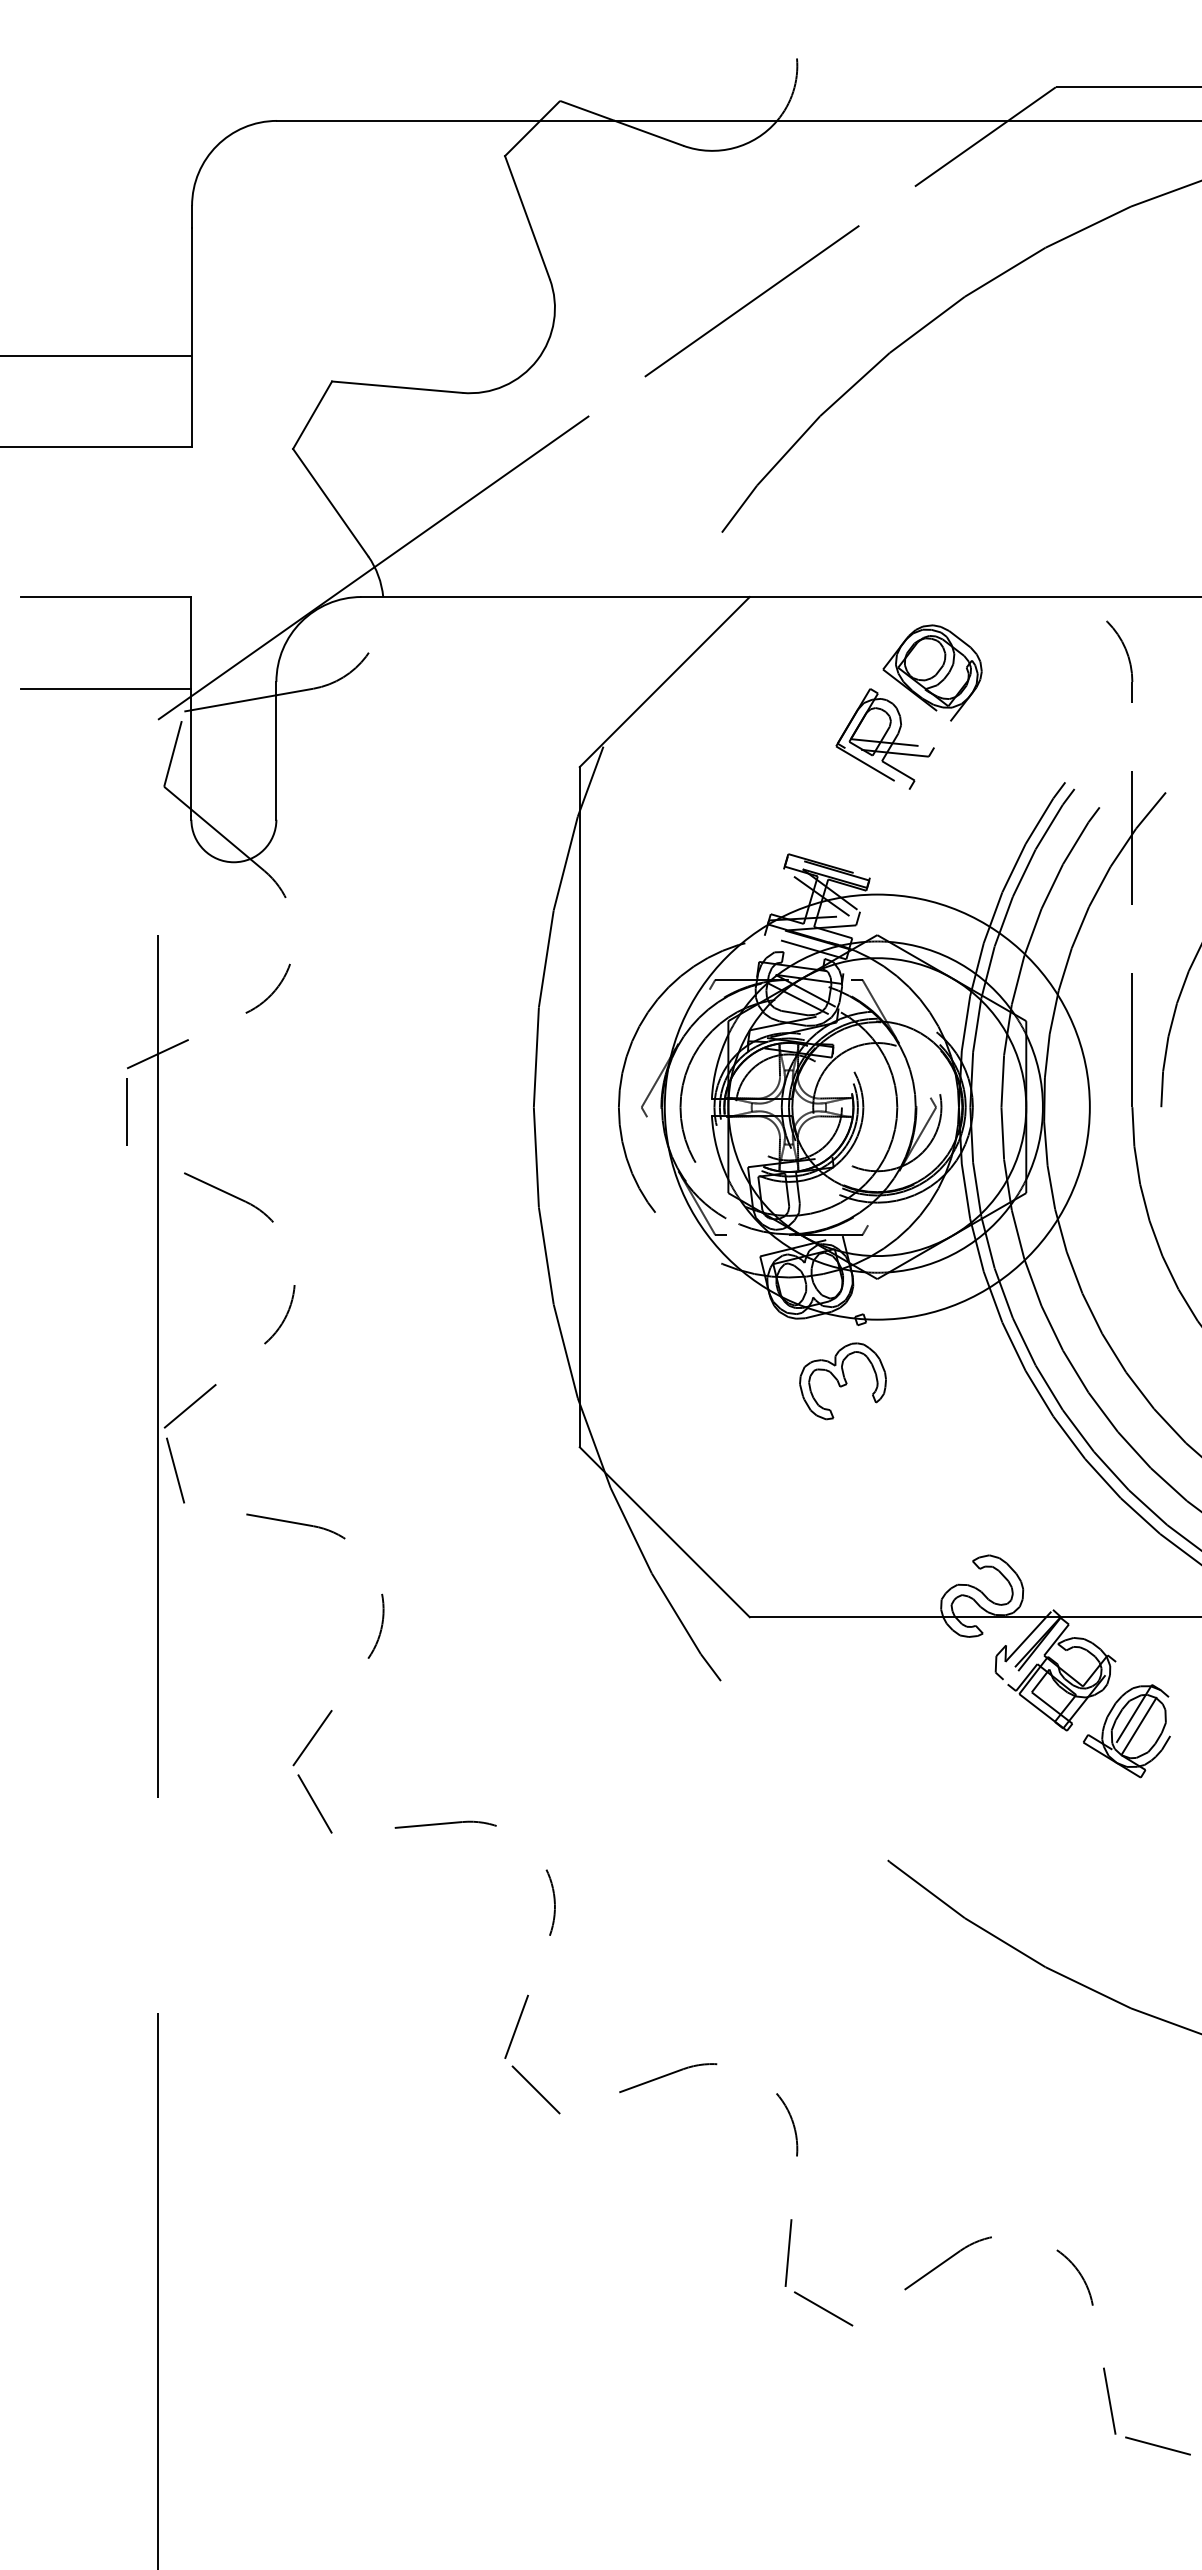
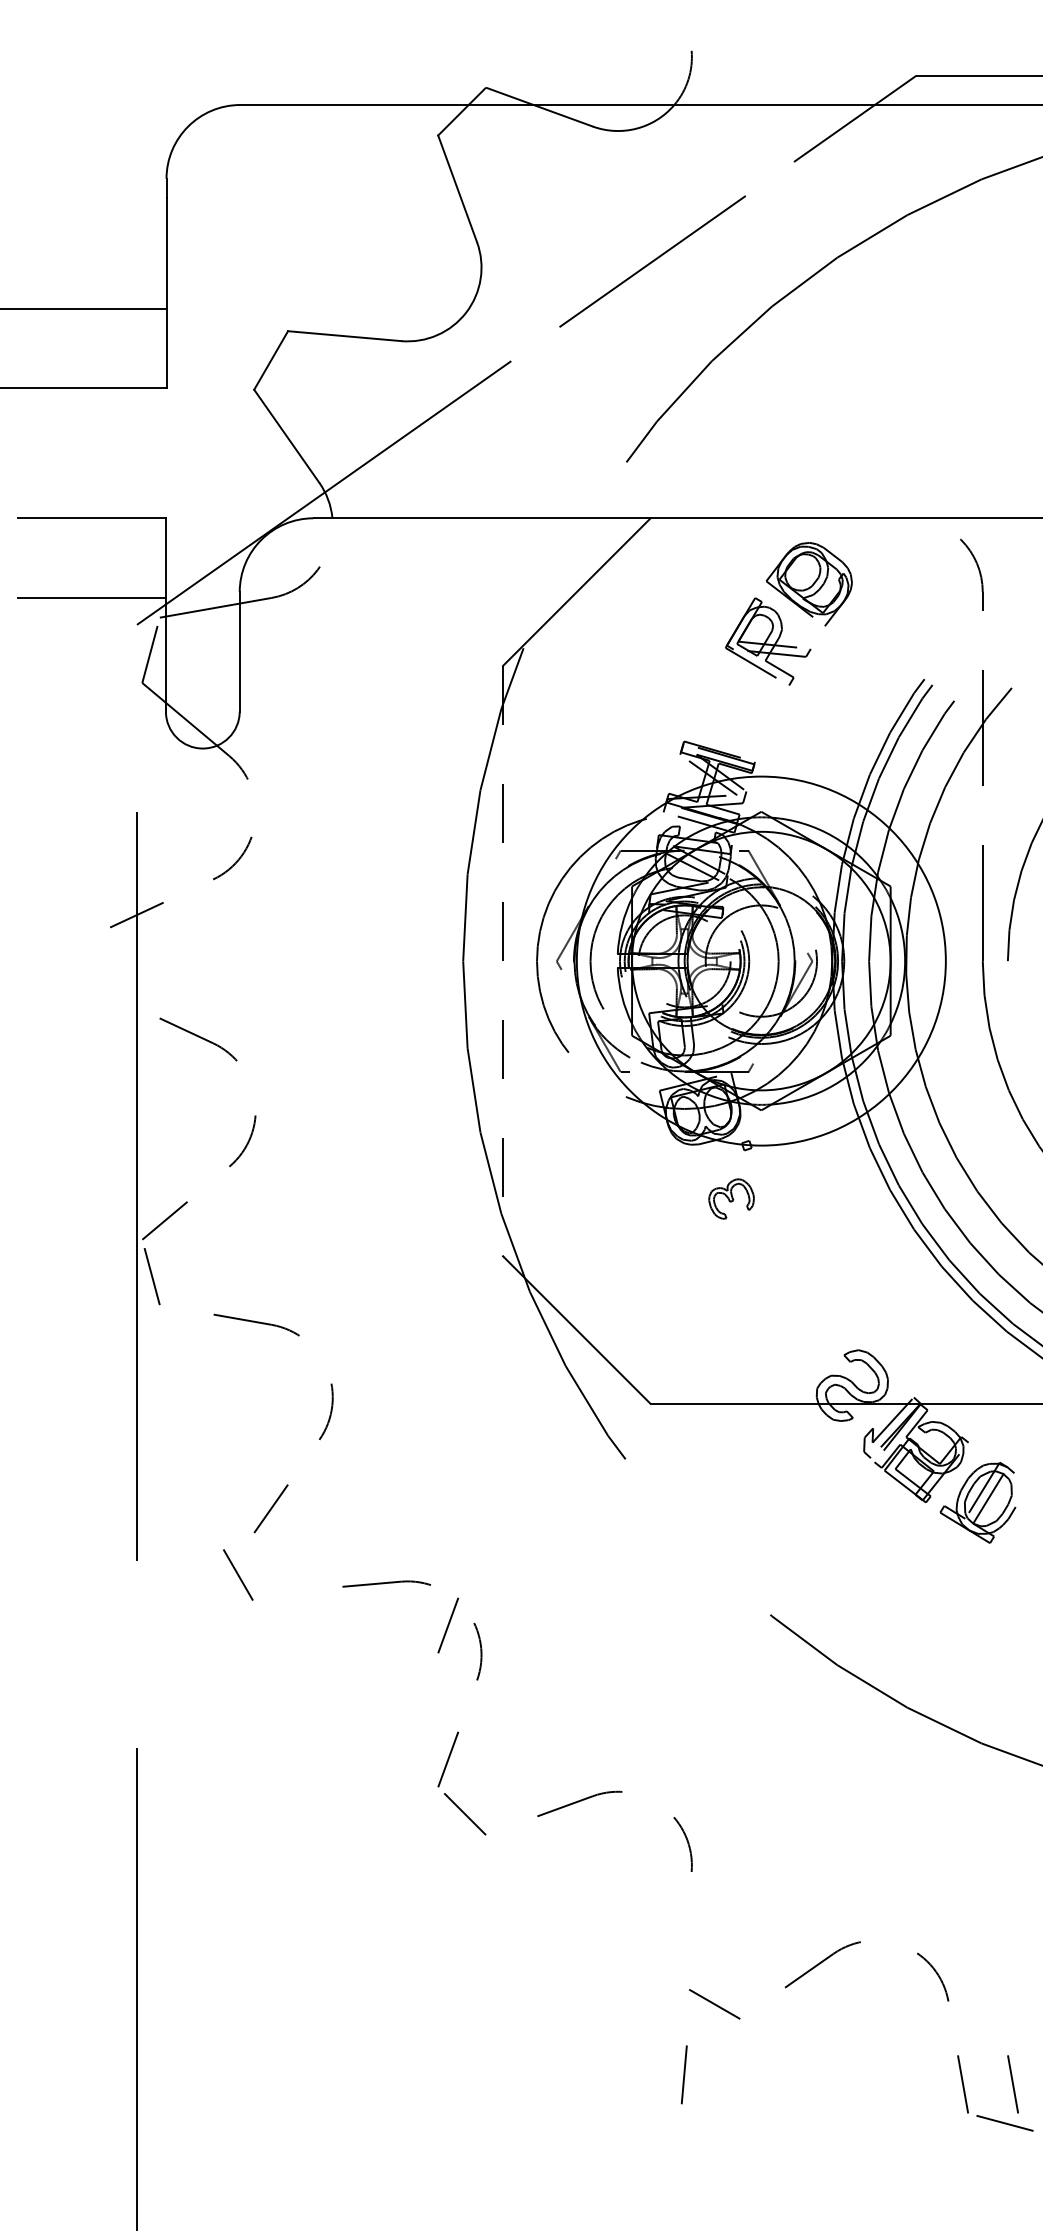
line: (580, 1107) -> (503, 961), solid -> dashed
line: (126, 1112) -> (109, 965), removed
part: (842, 1380) -> (731, 1198), size x0.6
line: (315, 1803) -> (238, 1574), moved
line: (516, 1872) -> (448, 1625), added
line: (787, 2252) -> (683, 2074), moved
line: (1166, 2401) -> (1012, 2084), added

